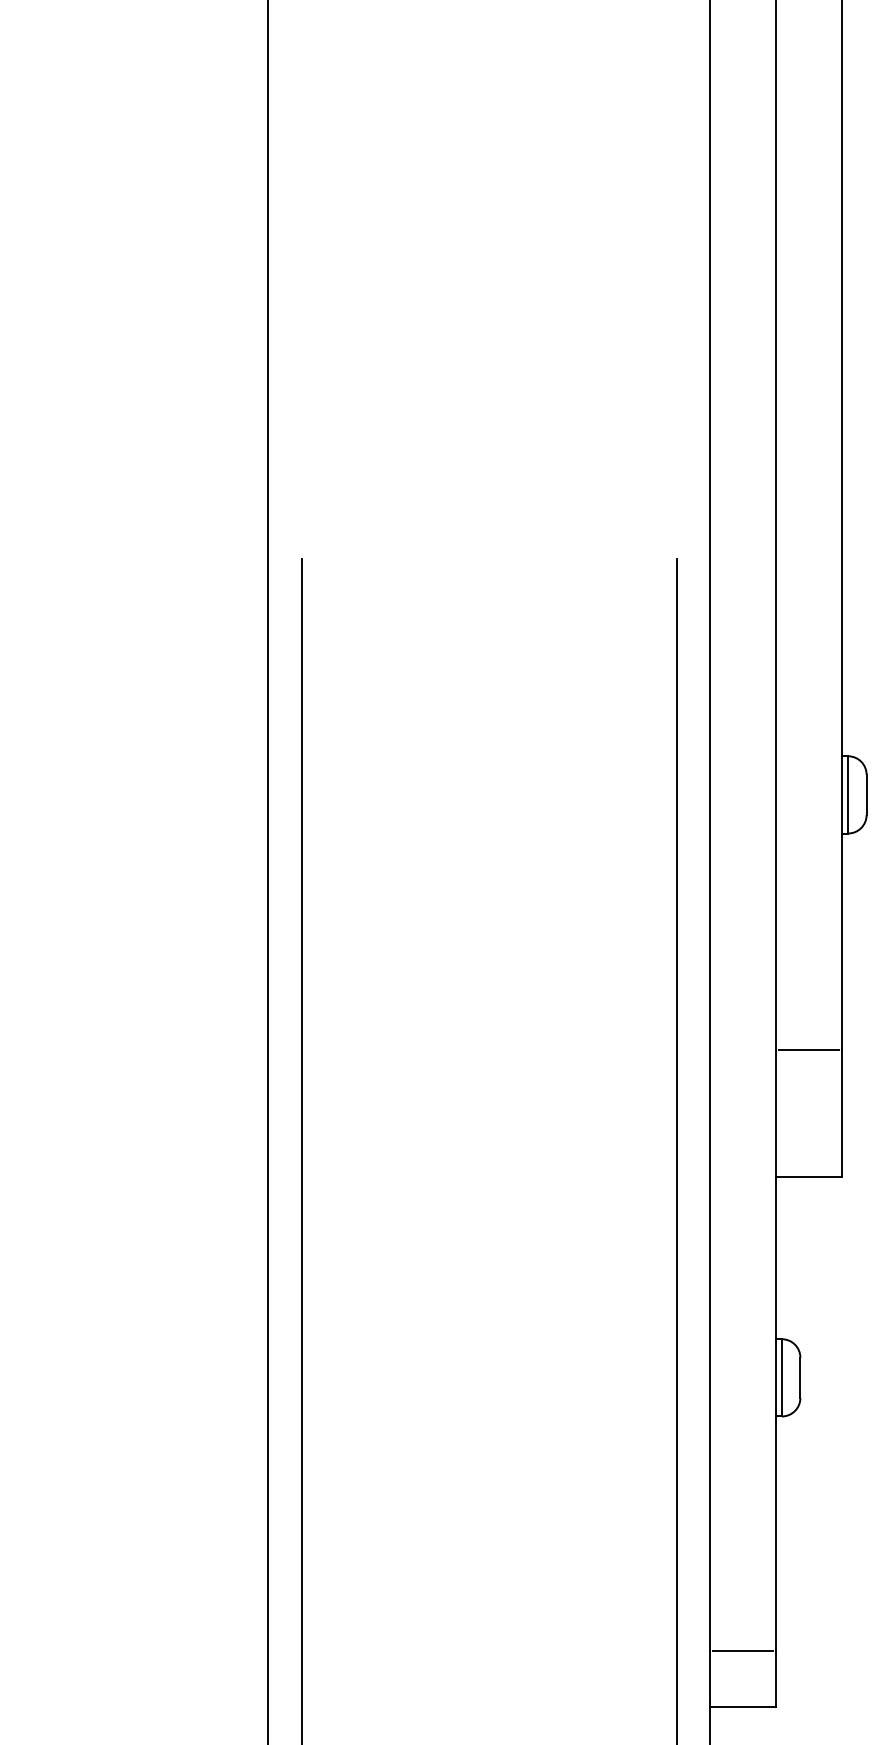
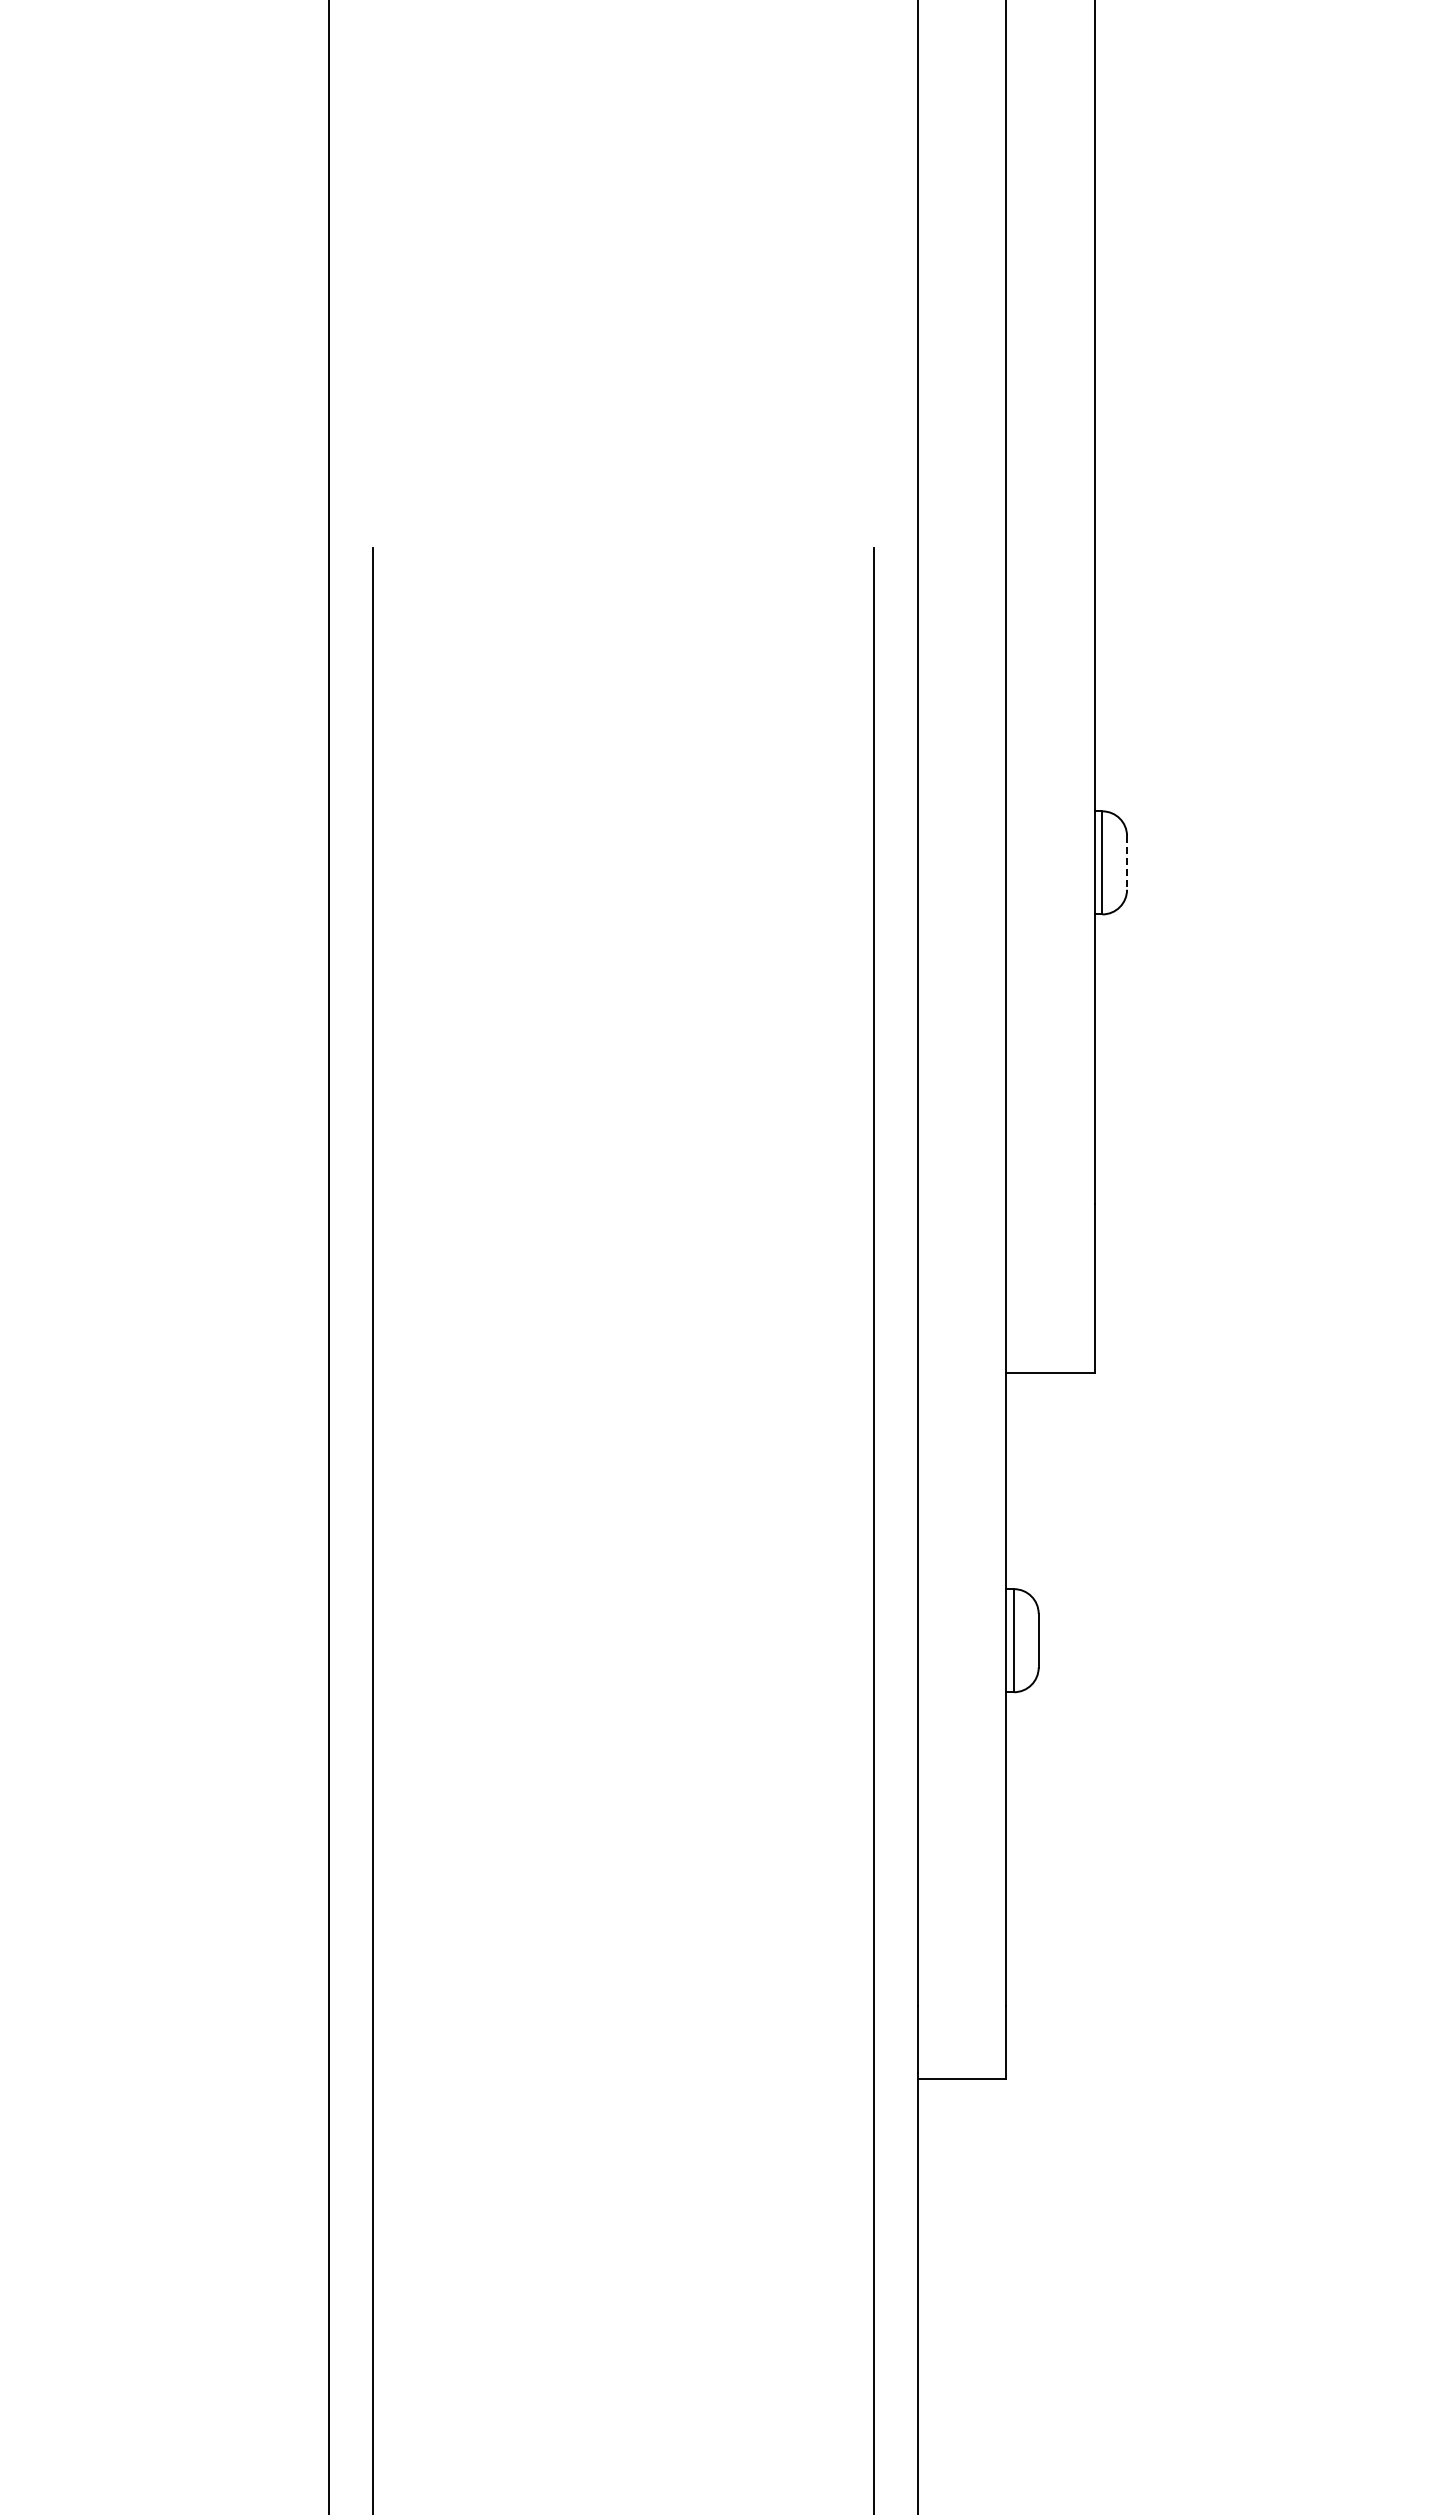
line: (866, 794) -> (1127, 862), solid -> dashed
line: (809, 1050) -> (1050, 1203), removed
line: (742, 1651) -> (961, 2005), removed

